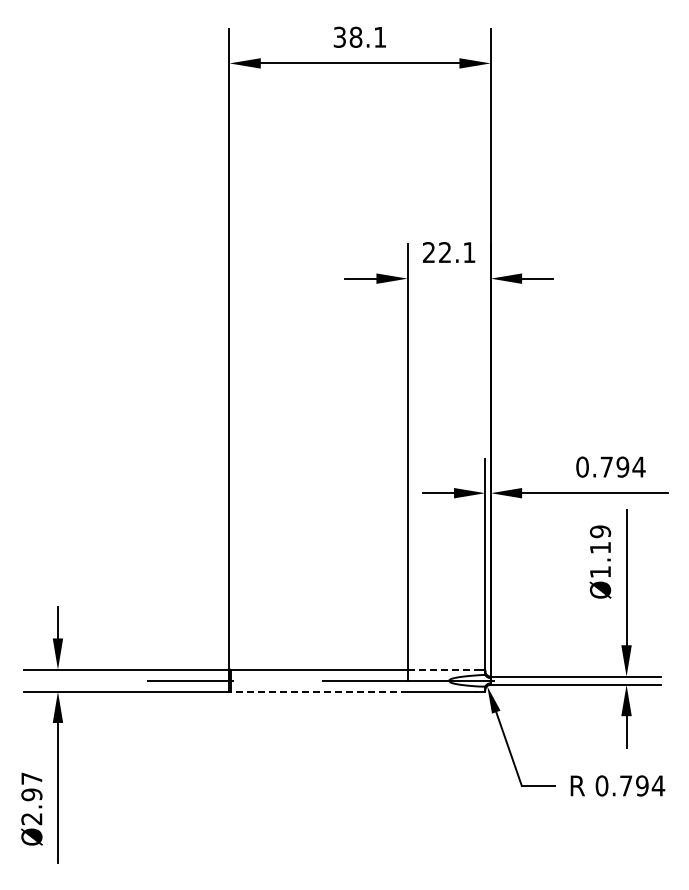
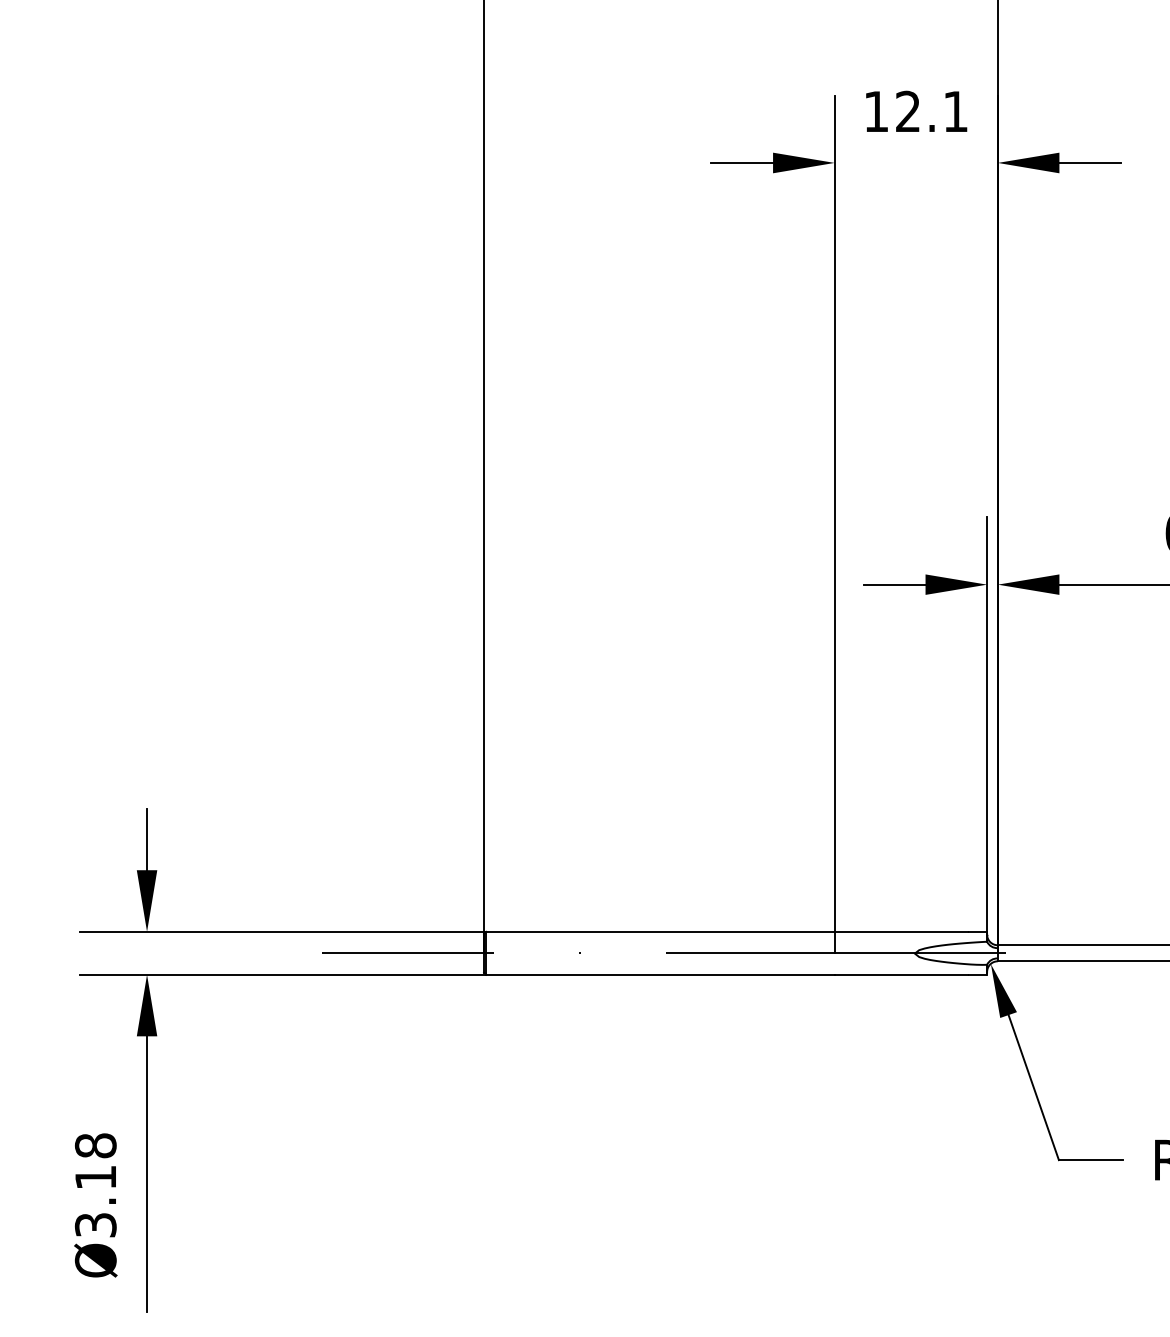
text: (428, 252) -> (875, 111), 22.1 -> 12.1
line: (441, 669) -> (900, 931), dashed -> solid
line: (319, 691) -> (661, 974), dashed -> solid
text: (31, 798) -> (95, 1184), Ø2.97 -> Ø3.18

